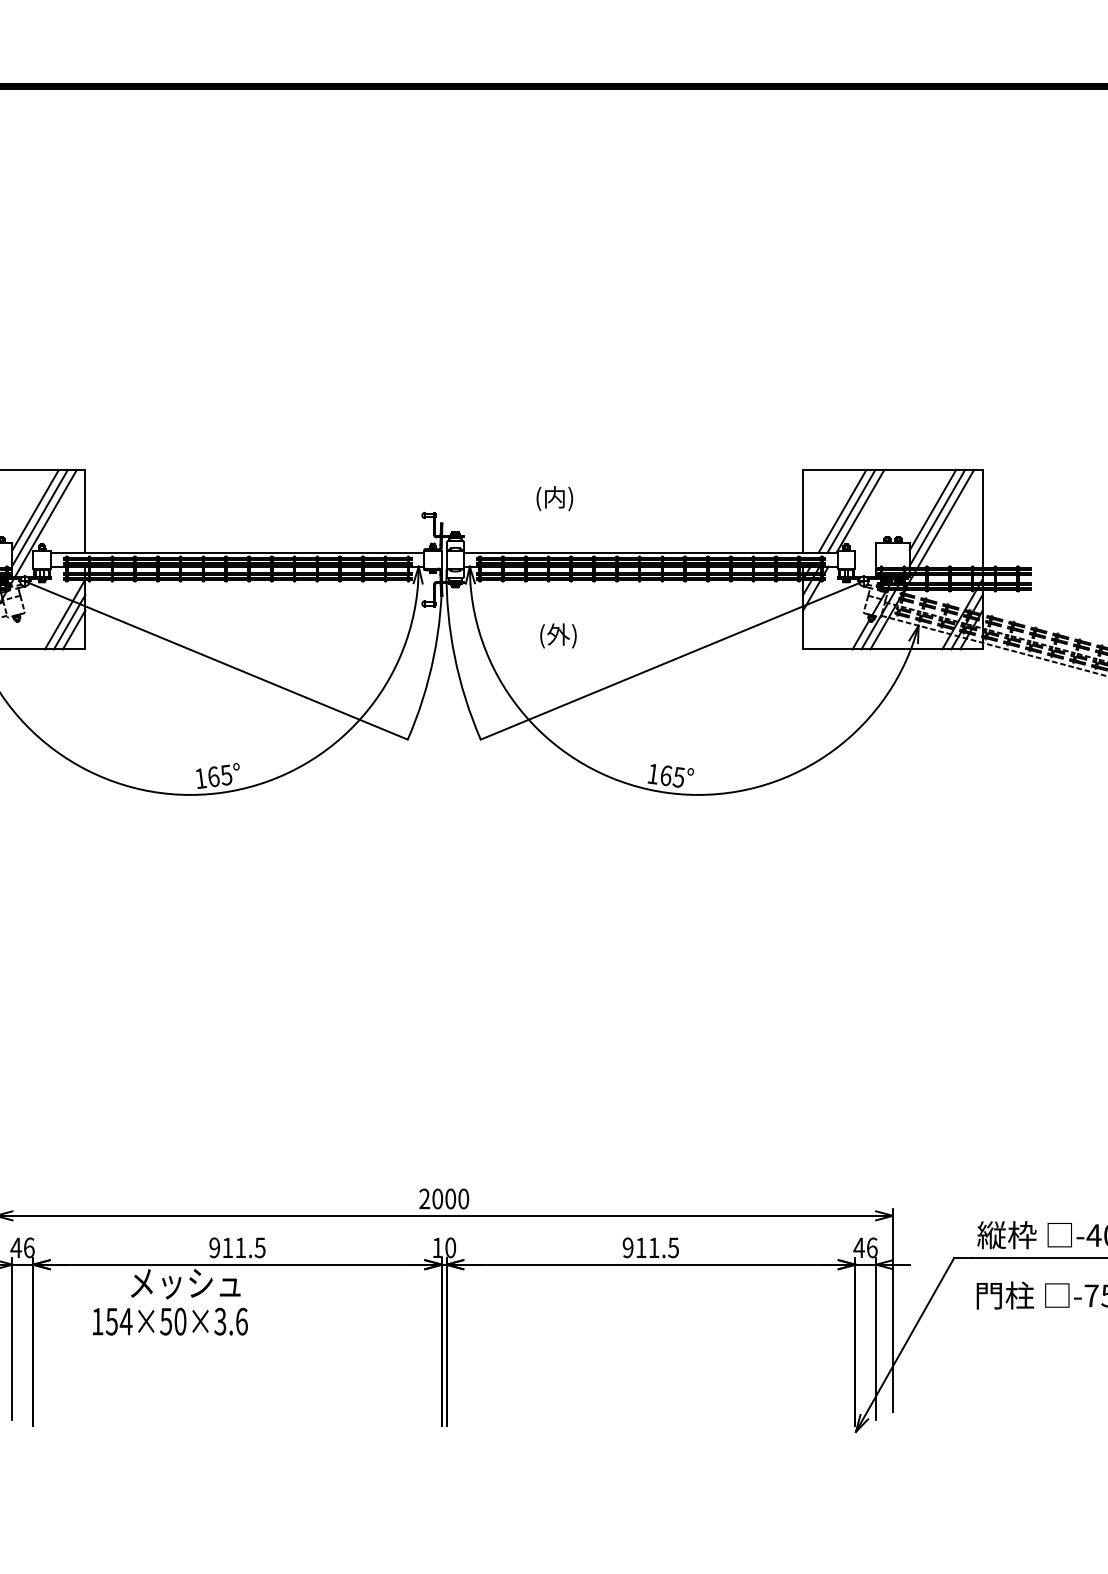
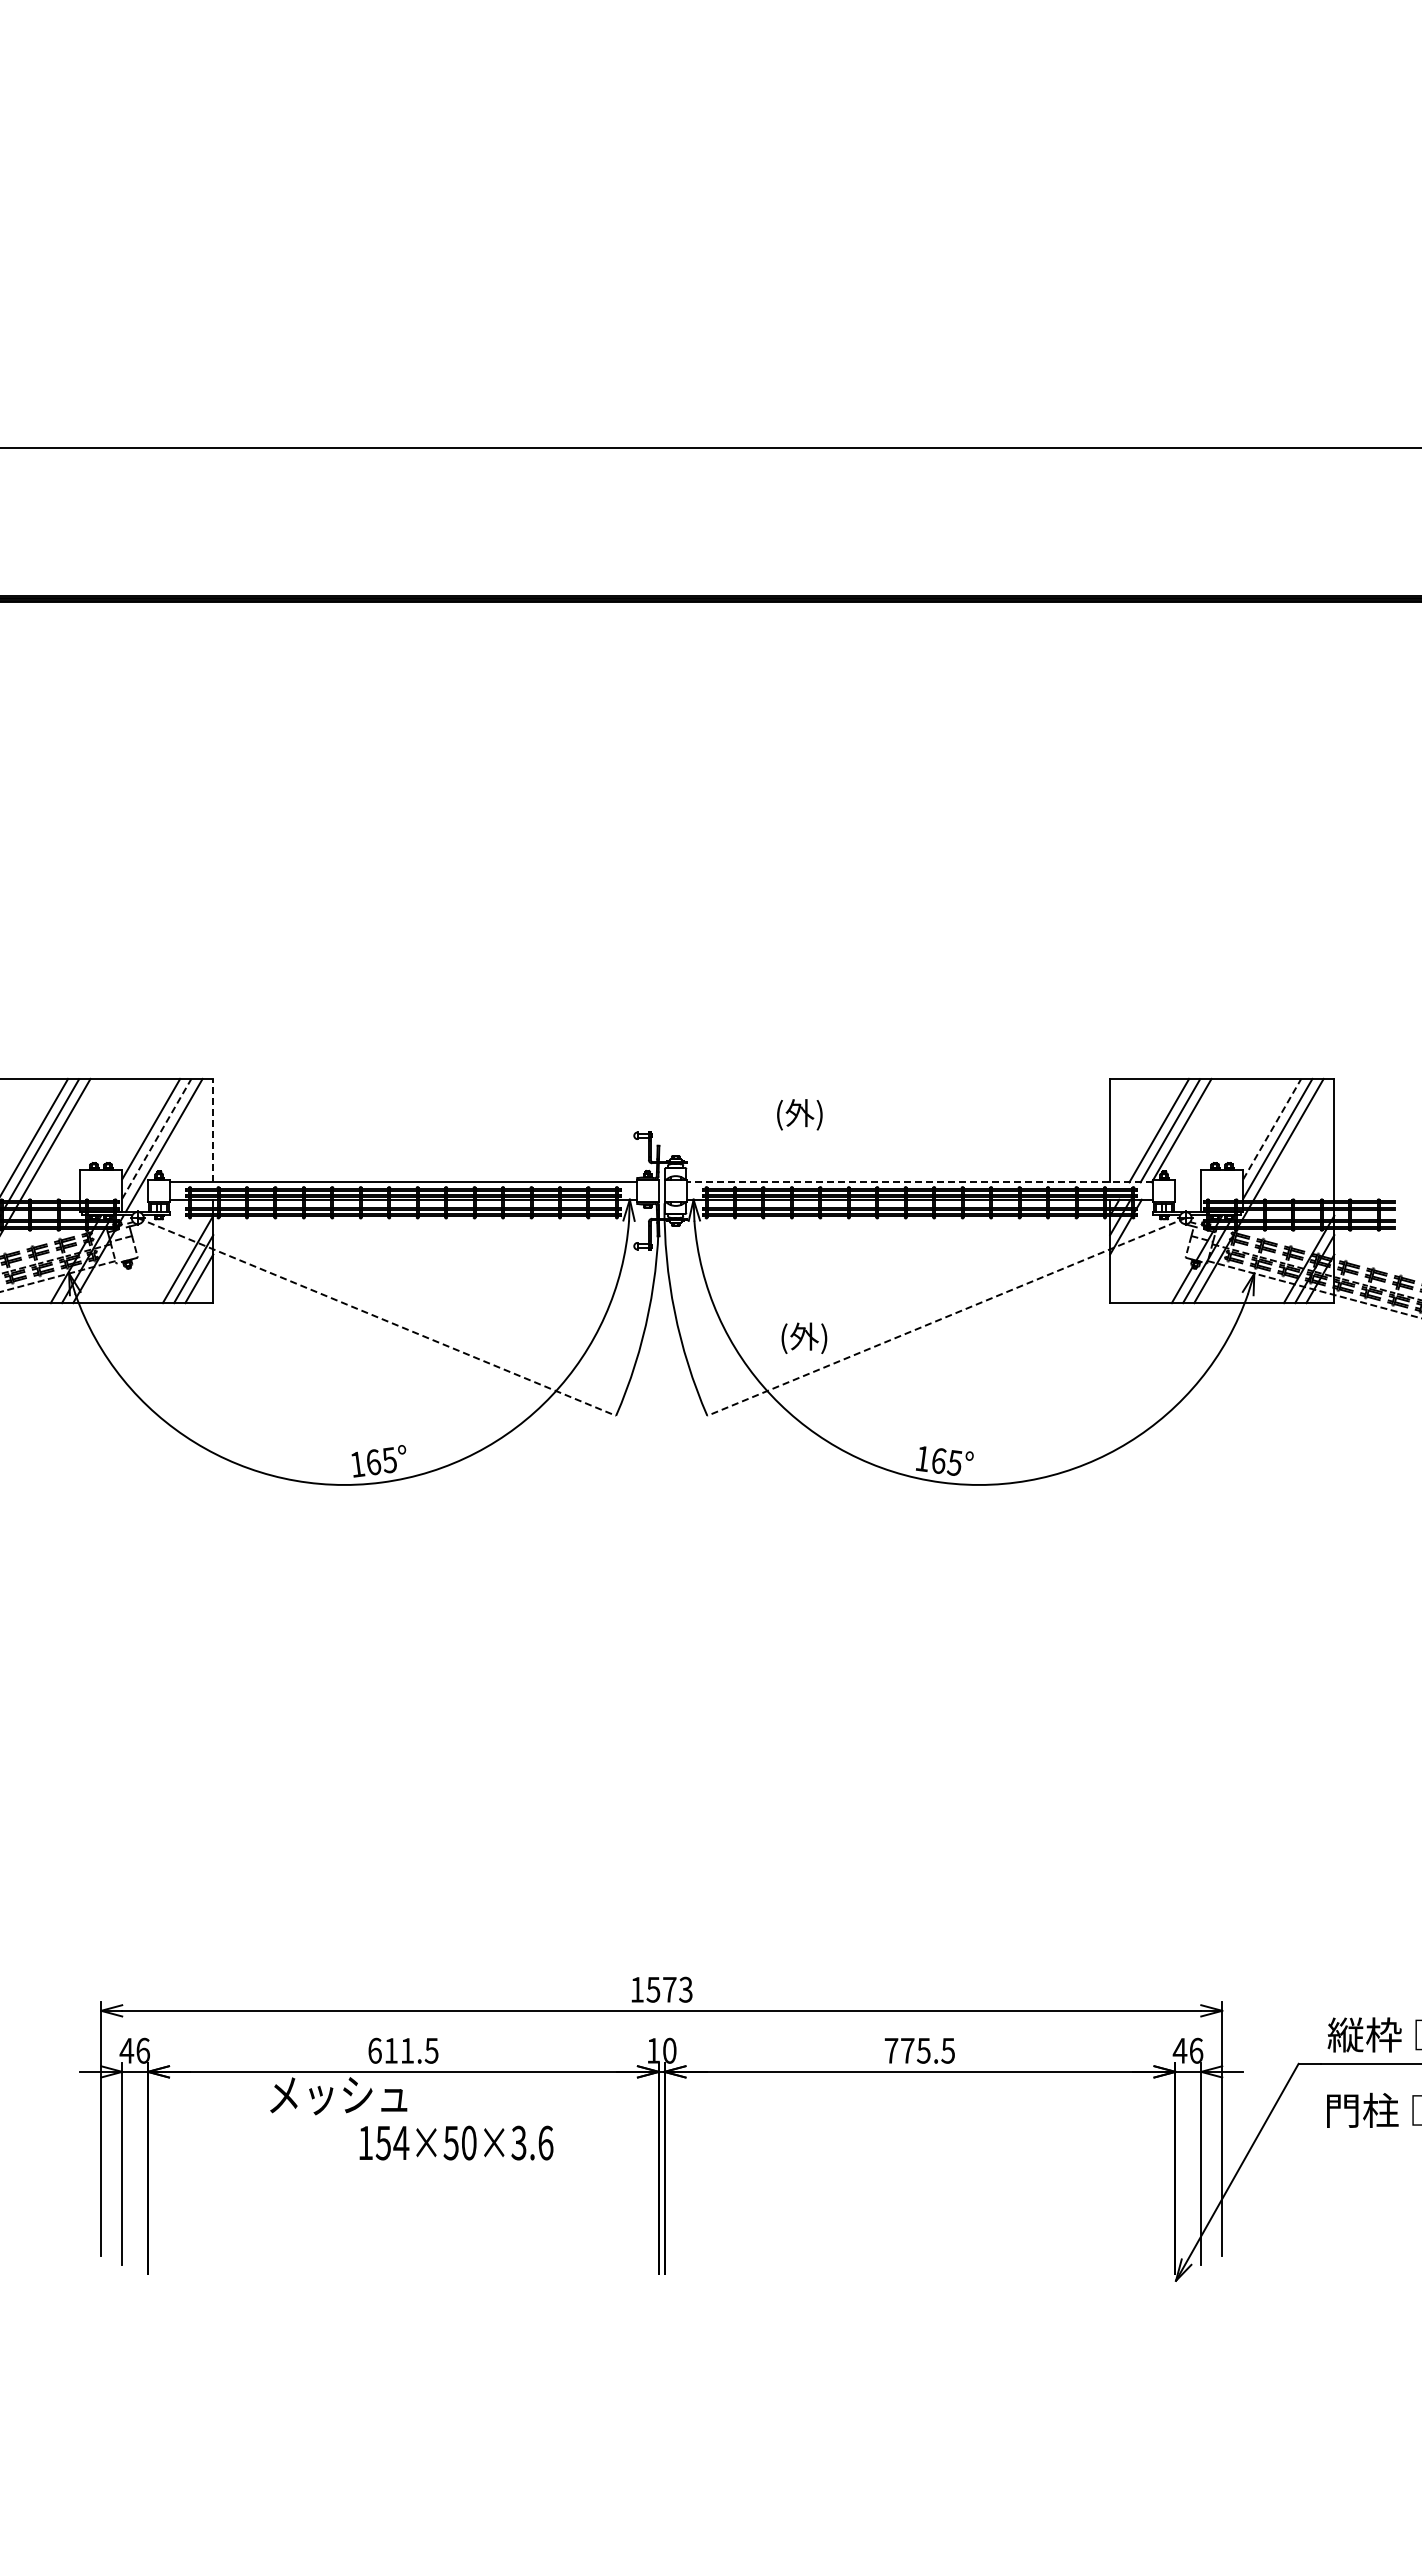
text: (554, 497) -> (799, 1113), (内) -> (外)
line: (933, 510) -> (1272, 1129), solid -> dashed
line: (85, 511) -> (213, 1130), solid -> dashed
line: (40, 517) -> (157, 1138), solid -> dashed
line: (650, 552) -> (919, 1182), solid -> dashed
text: (558, 635) -> (804, 1337), moved
line: (215, 660) -> (376, 1316), solid -> dashed
line: (672, 660) -> (946, 1316), solid -> dashed
text: (444, 1198) -> (661, 1989), 2000 -> 1573
text: (214, 1247) -> (374, 2050), 911.5 -> 611.5
text: (641, 1247) -> (907, 2050), 911.5 -> 775.5
text: (170, 1321) -> (456, 2142), moved

